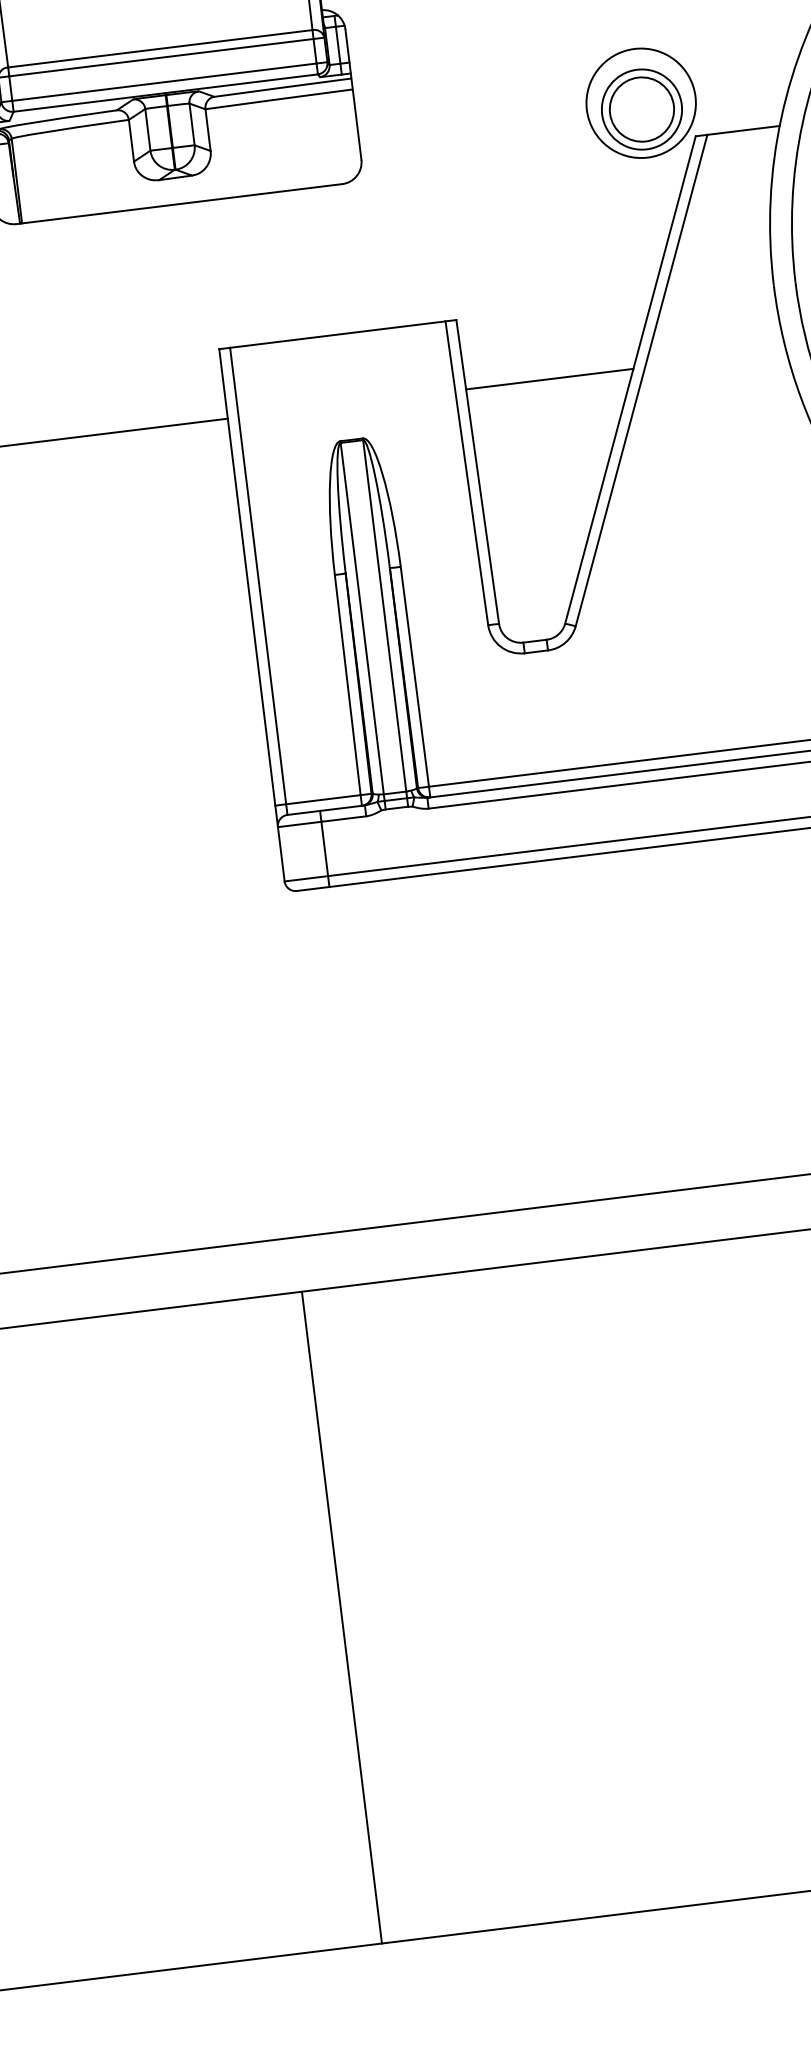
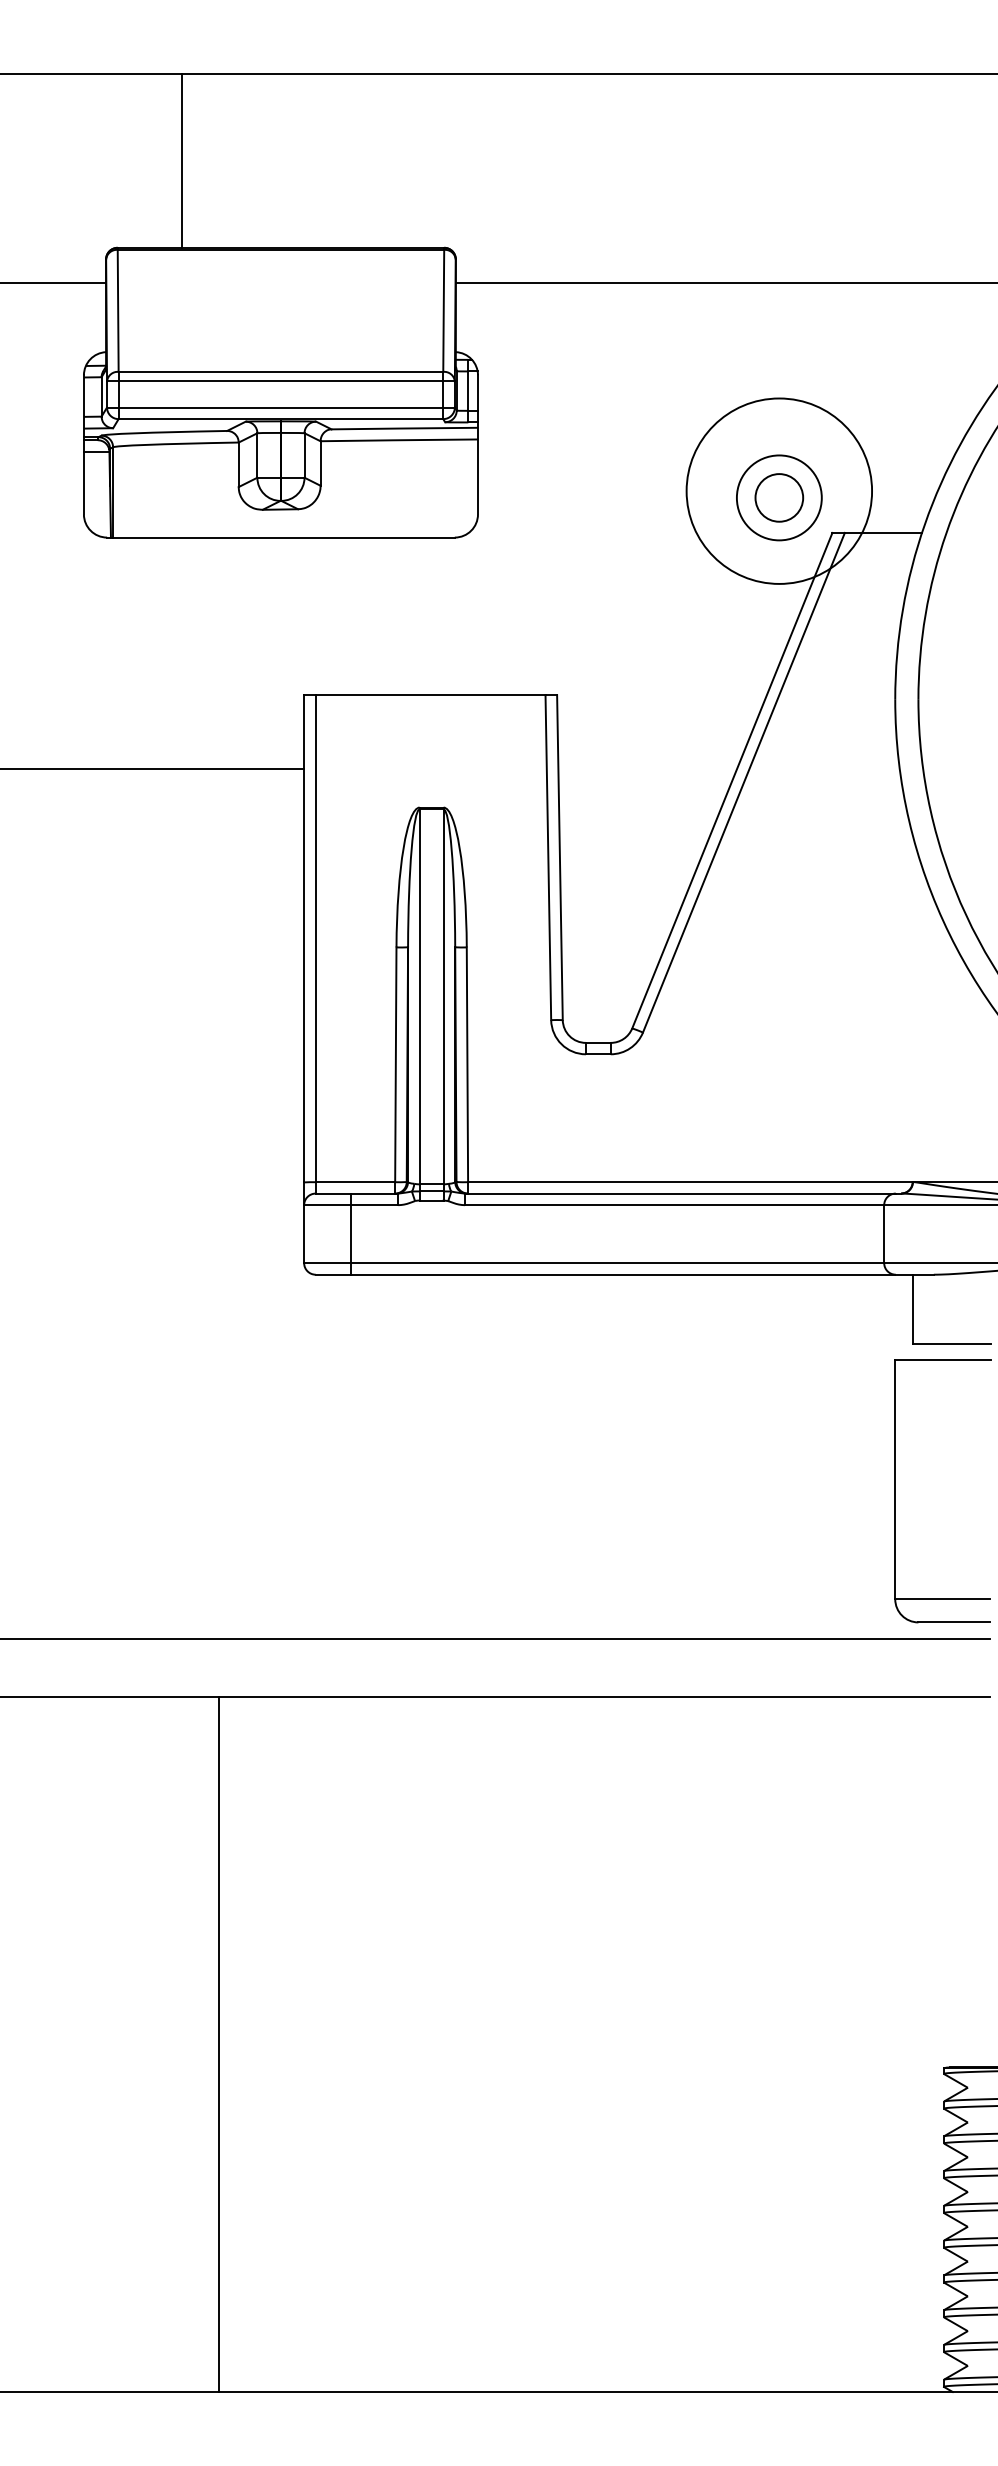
circle: (641, 103) -> (779, 491), size x1.6
circle: (642, 109) -> (779, 497), size x0.7
line: (549, 379) -> (647, 769), removed
line: (342, 1617) -> (219, 2044), moved

